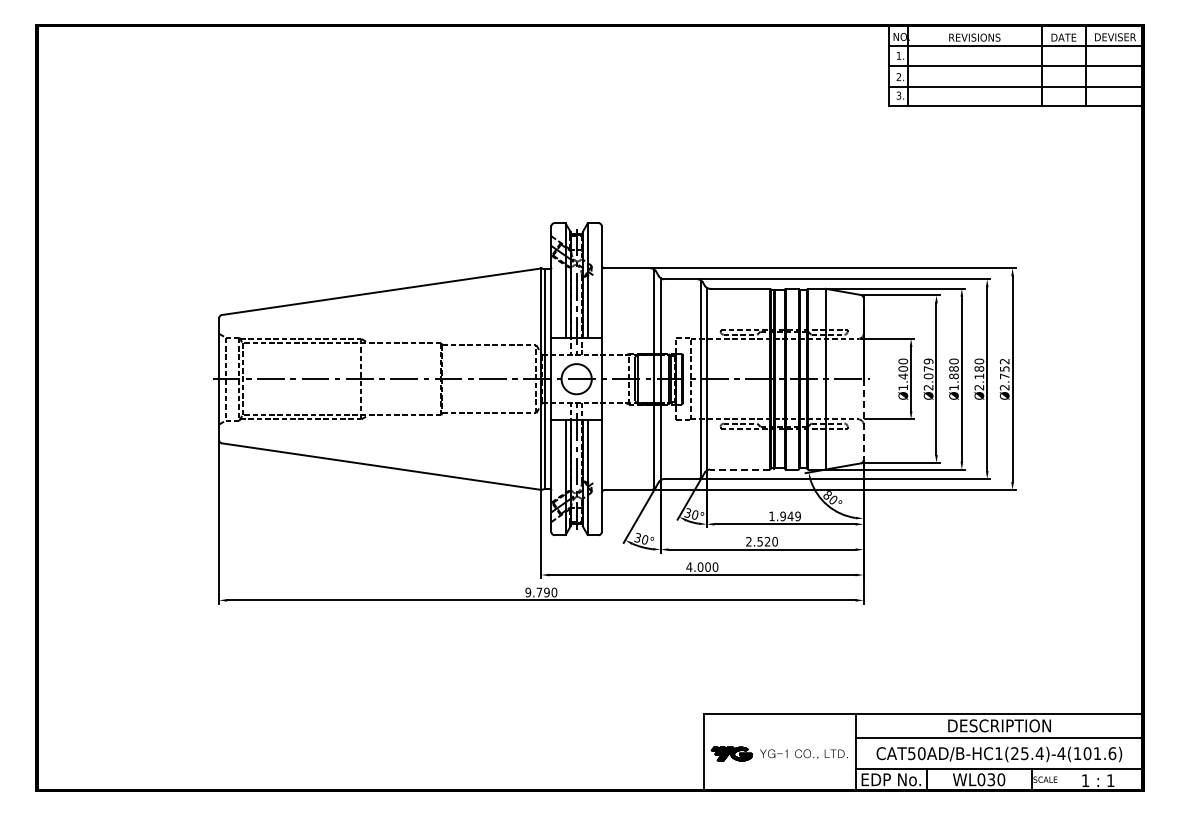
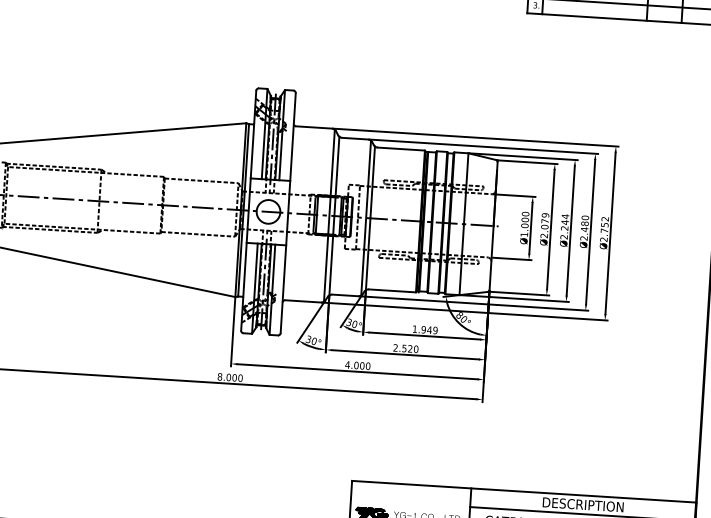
text: (953, 374) -> (564, 226), Ø1.880 -> Ø2.244
text: (903, 376) -> (525, 225), Ø1.400 -> Ø1.000
text: (979, 376) -> (584, 229), Ø2.180 -> Ø2.480
line: (863, 421) -> (491, 259), dashed -> solid
line: (739, 469) -> (391, 290), dashed -> solid
text: (537, 592) -> (227, 377), 9.790 -> 8.000

